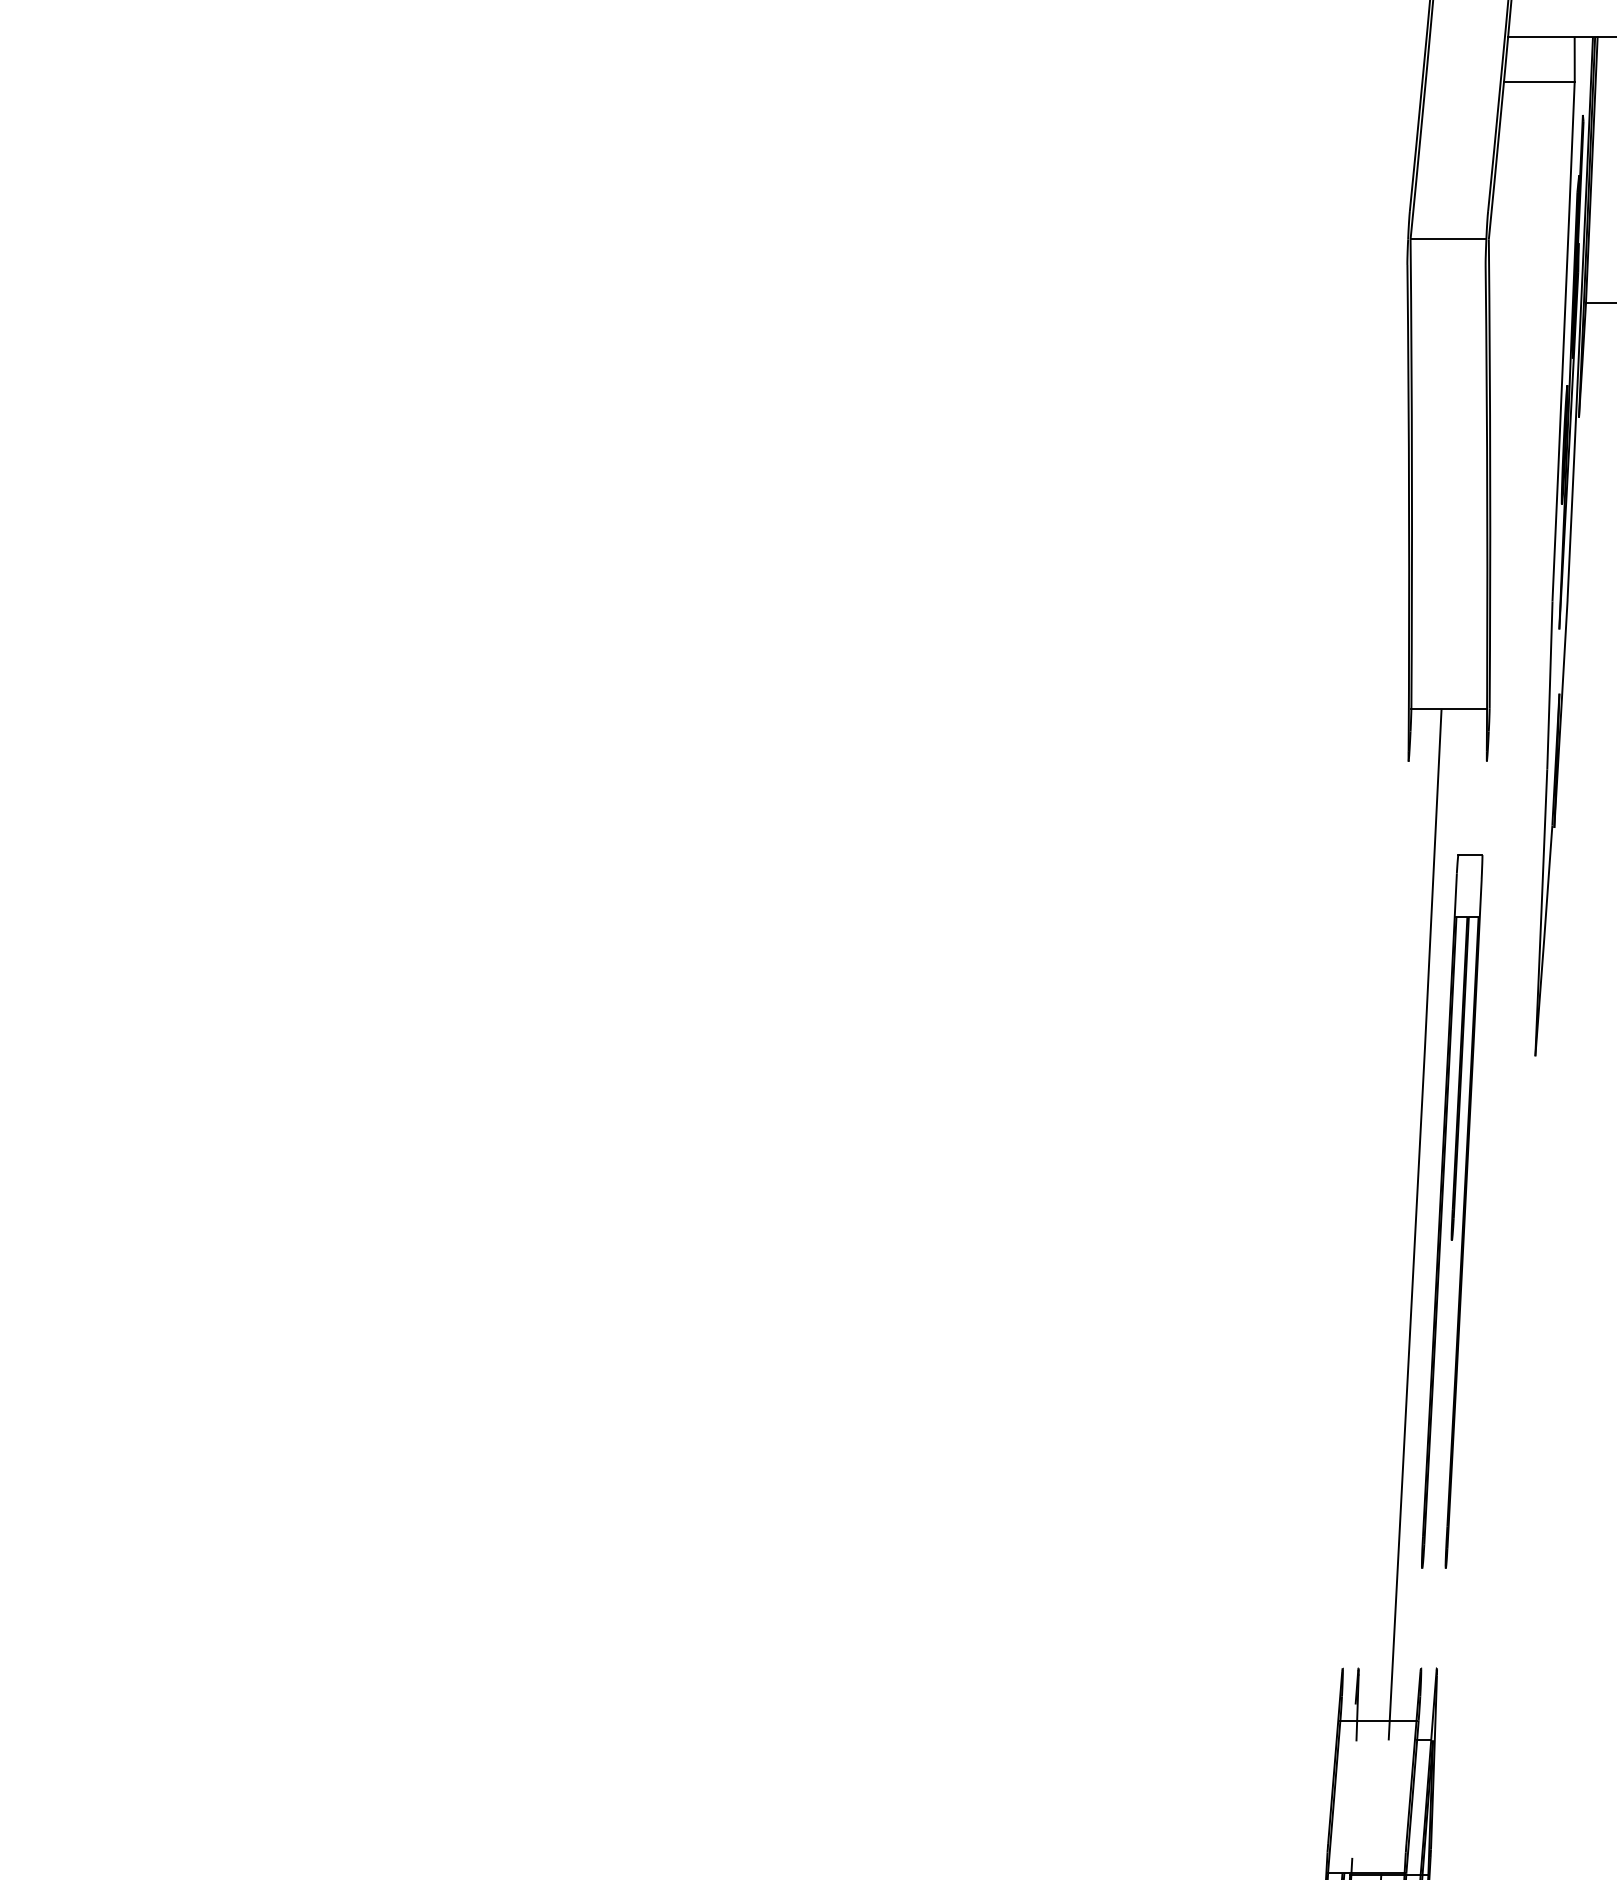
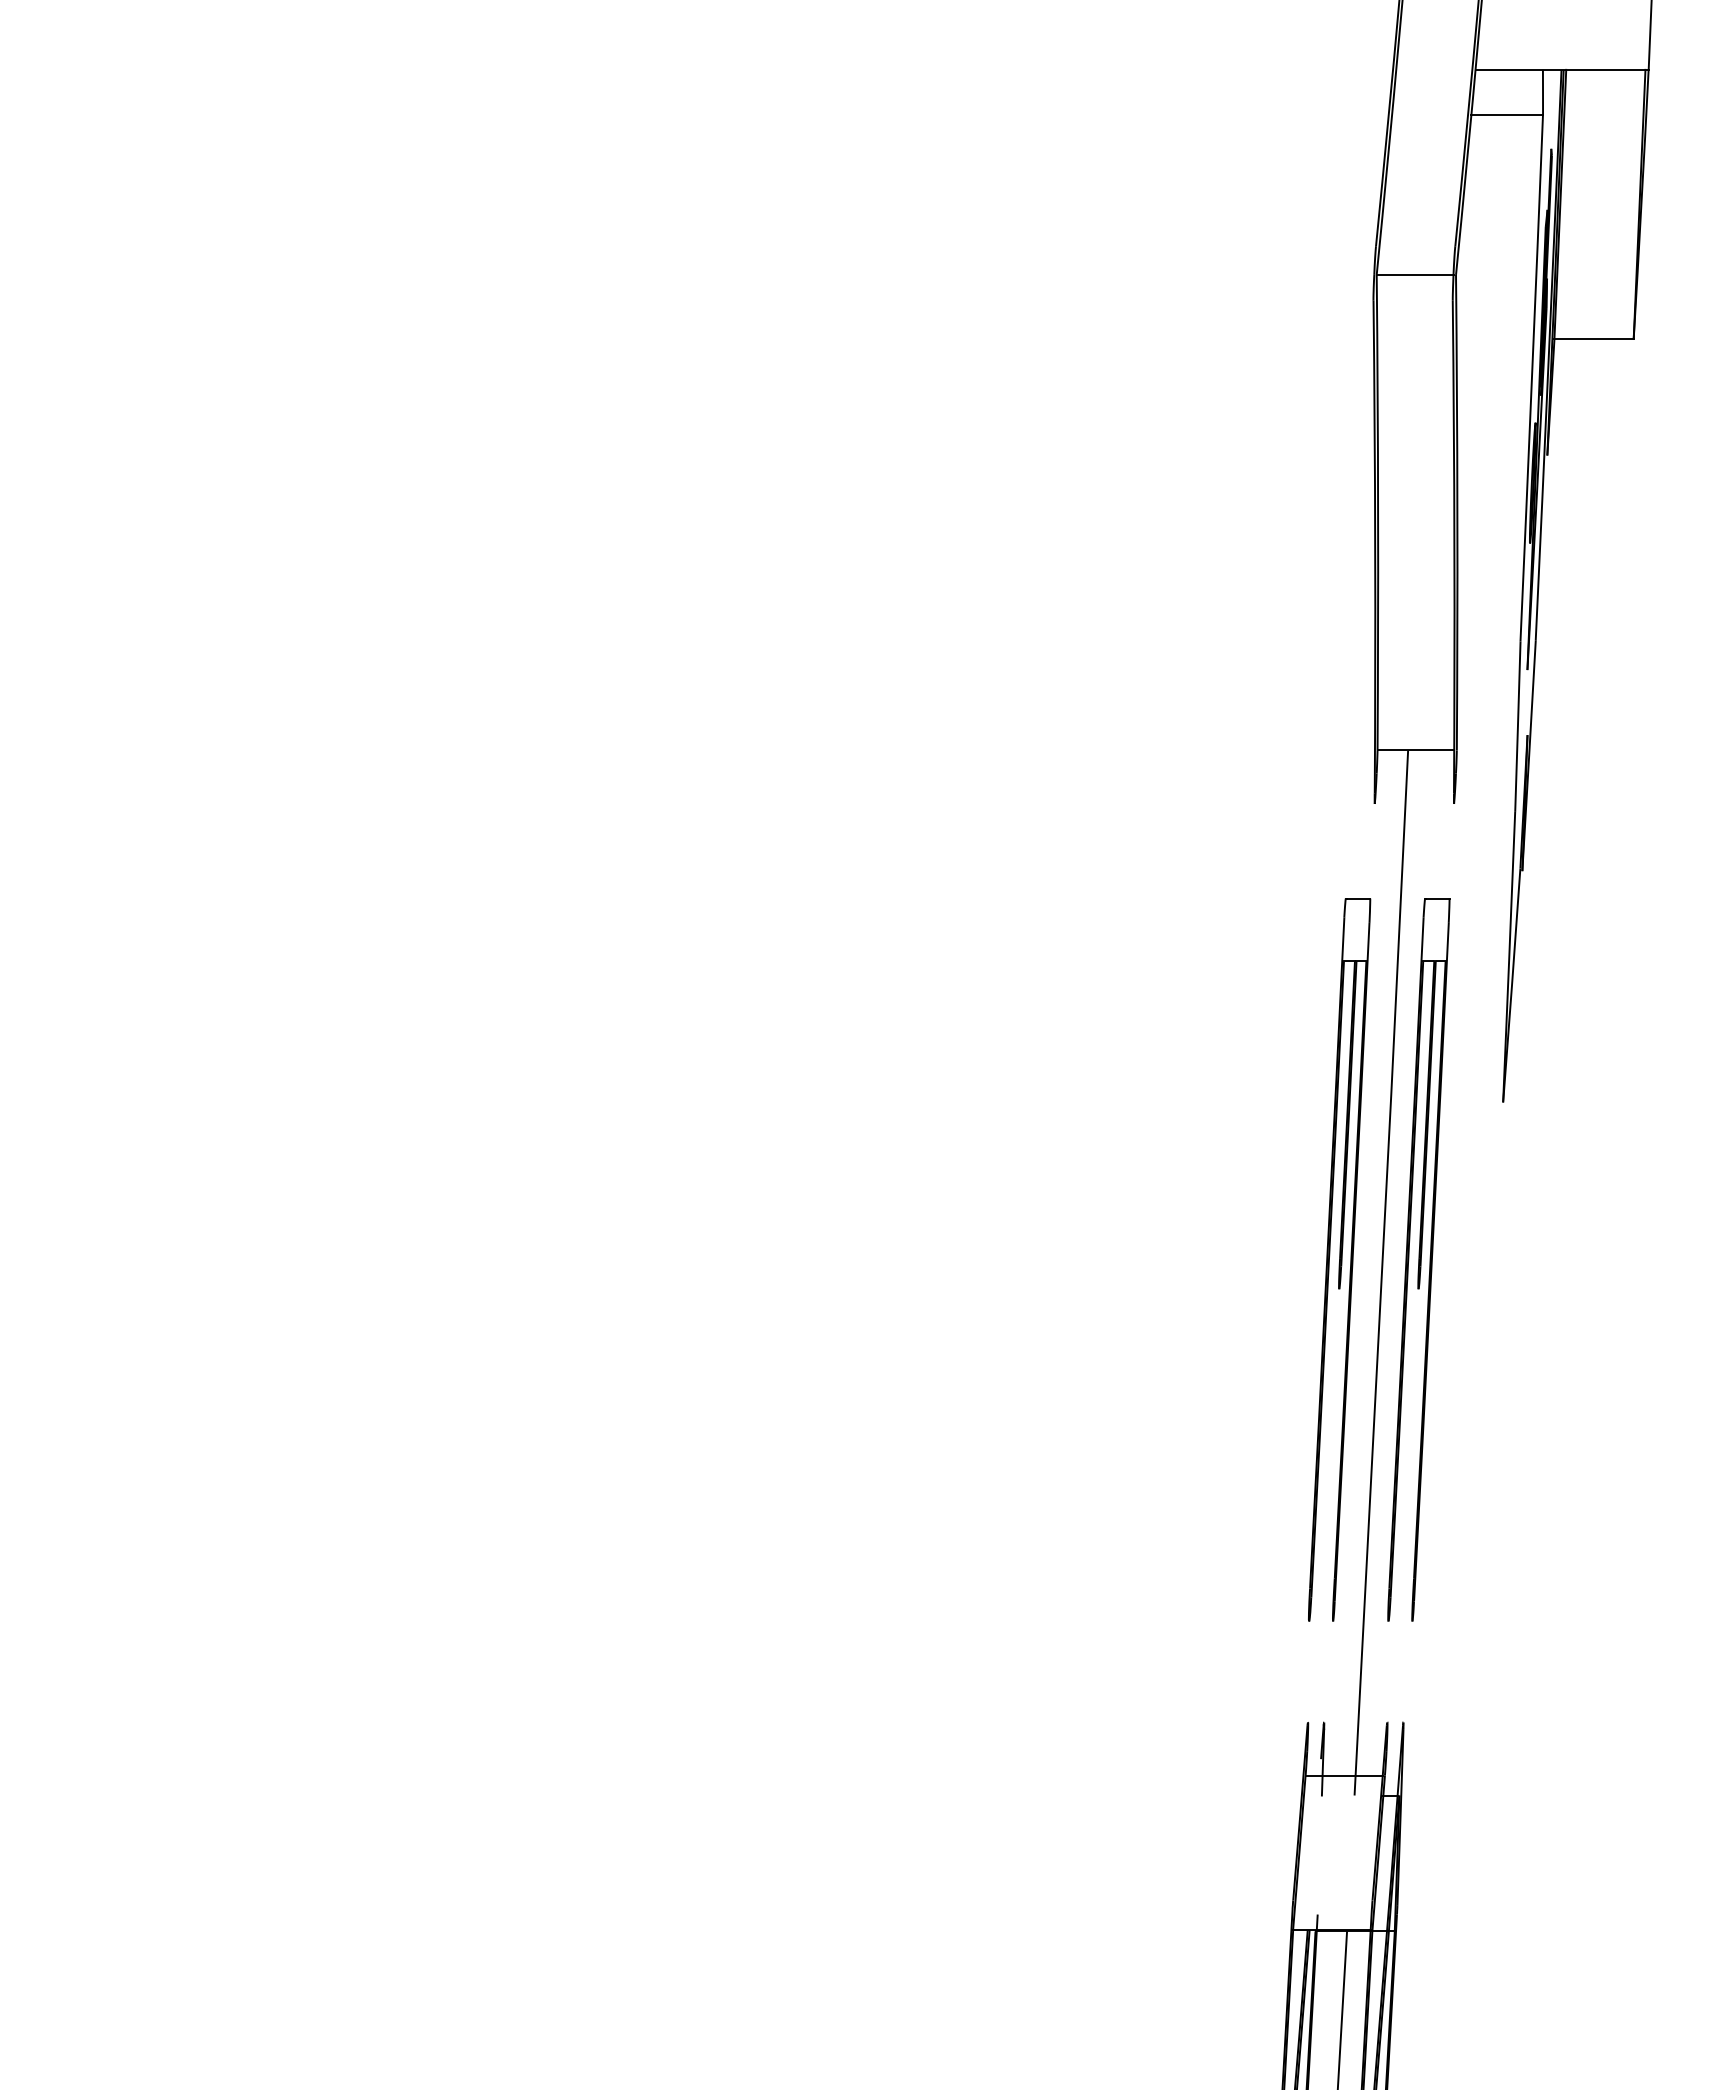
part: (1373, 1211) -> (1339, 1259), added

